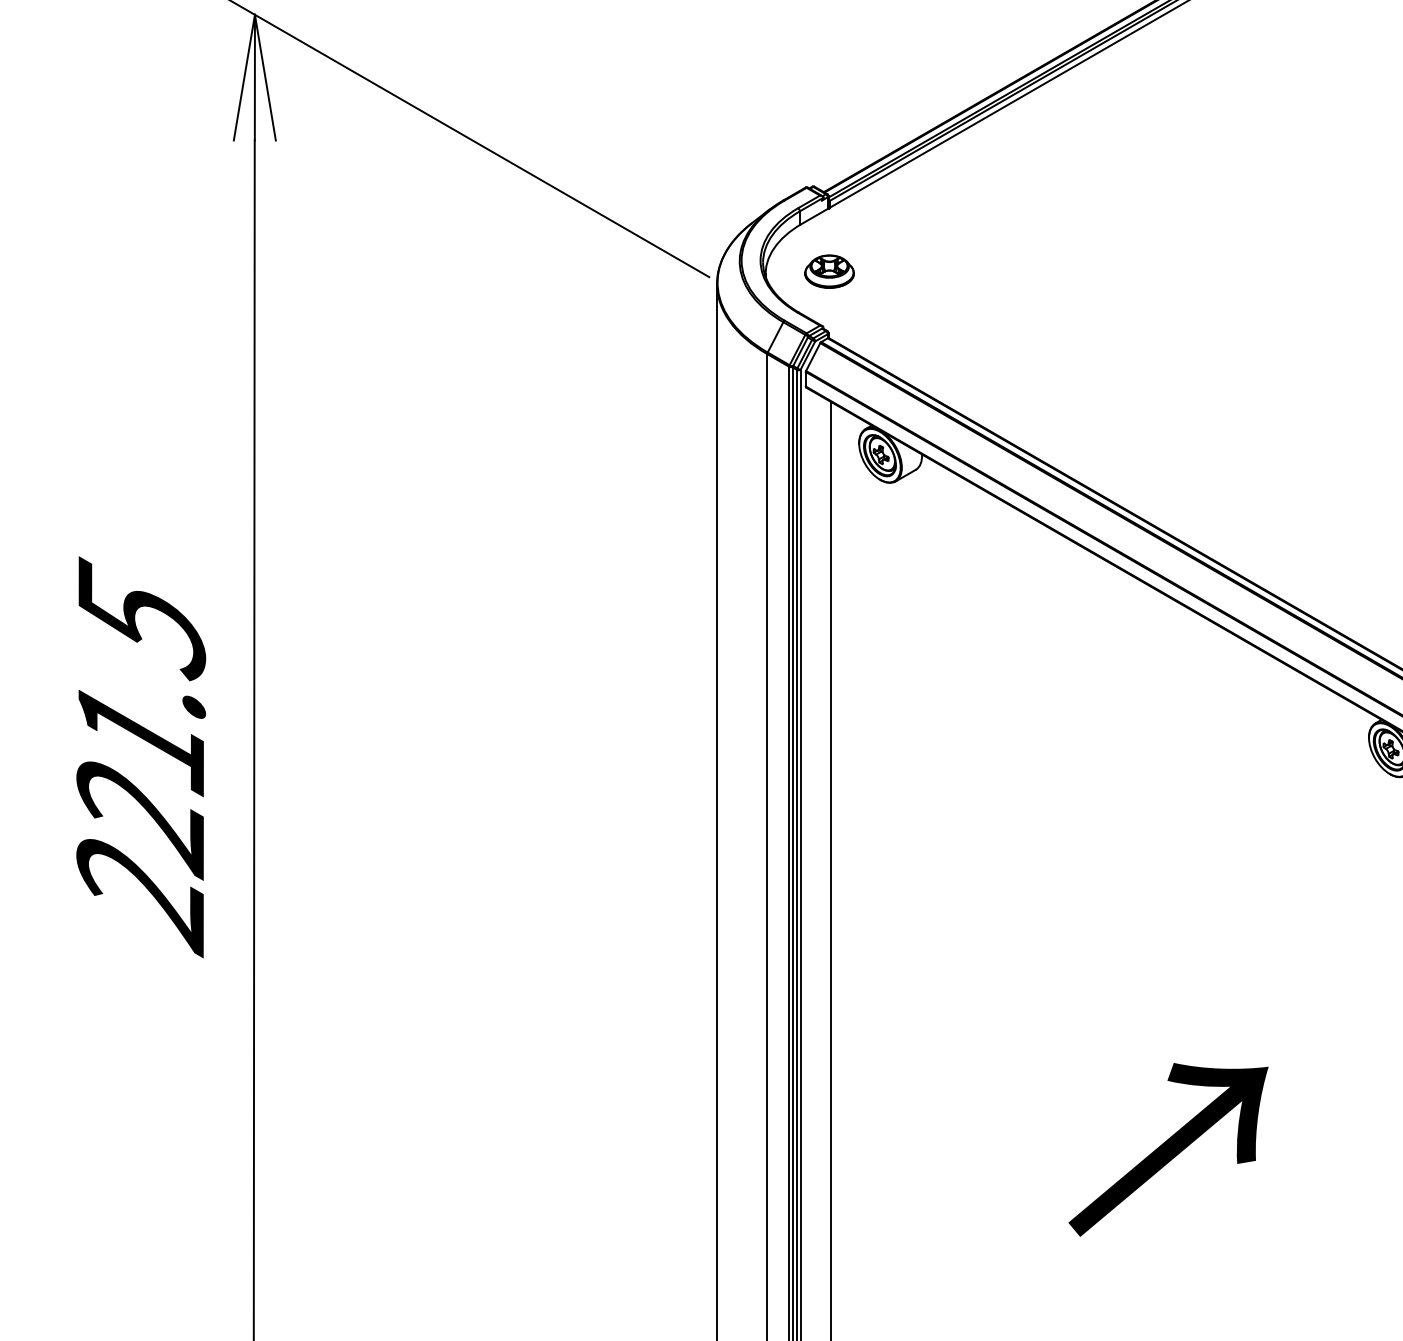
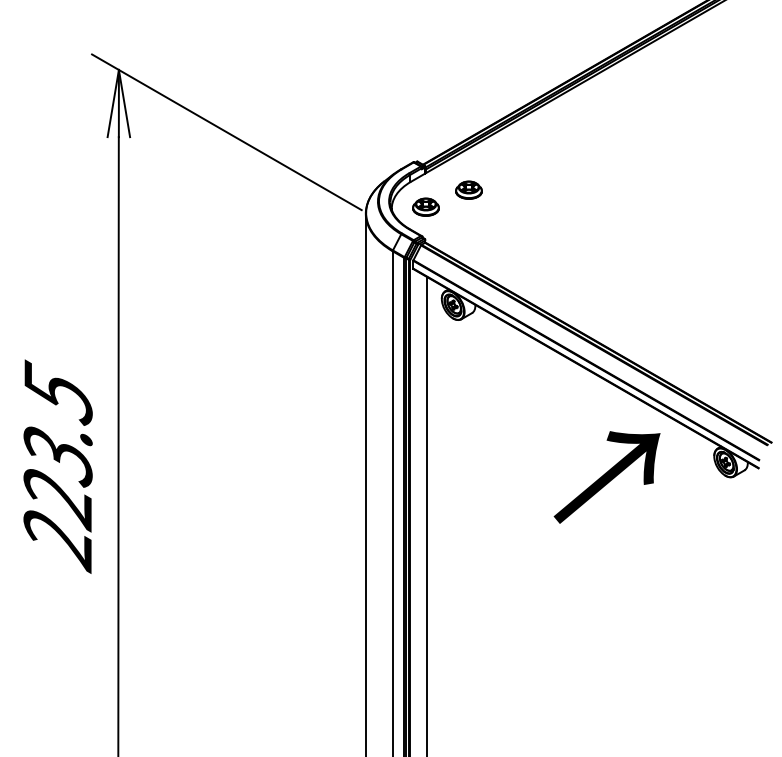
part: (909, 238) -> (468, 189), added
text: (140, 738) -> (57, 456), 221.5 -> 223.5
text: (1167, 1149) -> (606, 477), moved

